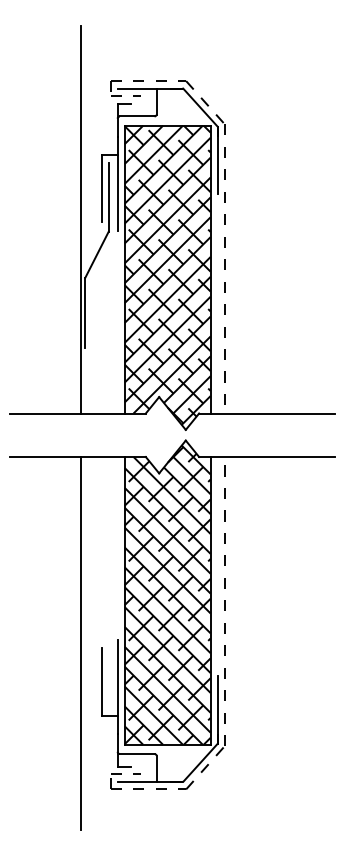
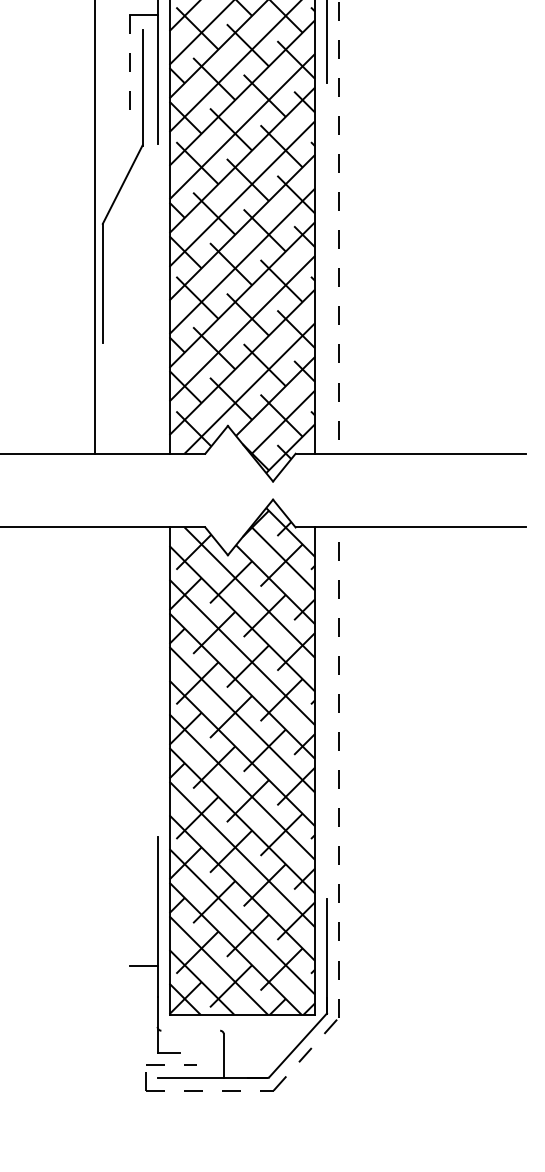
line: (101, 188) -> (130, 72), solid -> dashed
line: (80, 643) -> (94, 843), removed
line: (101, 681) -> (130, 907), removed
line: (136, 754) -> (189, 1031), removed

